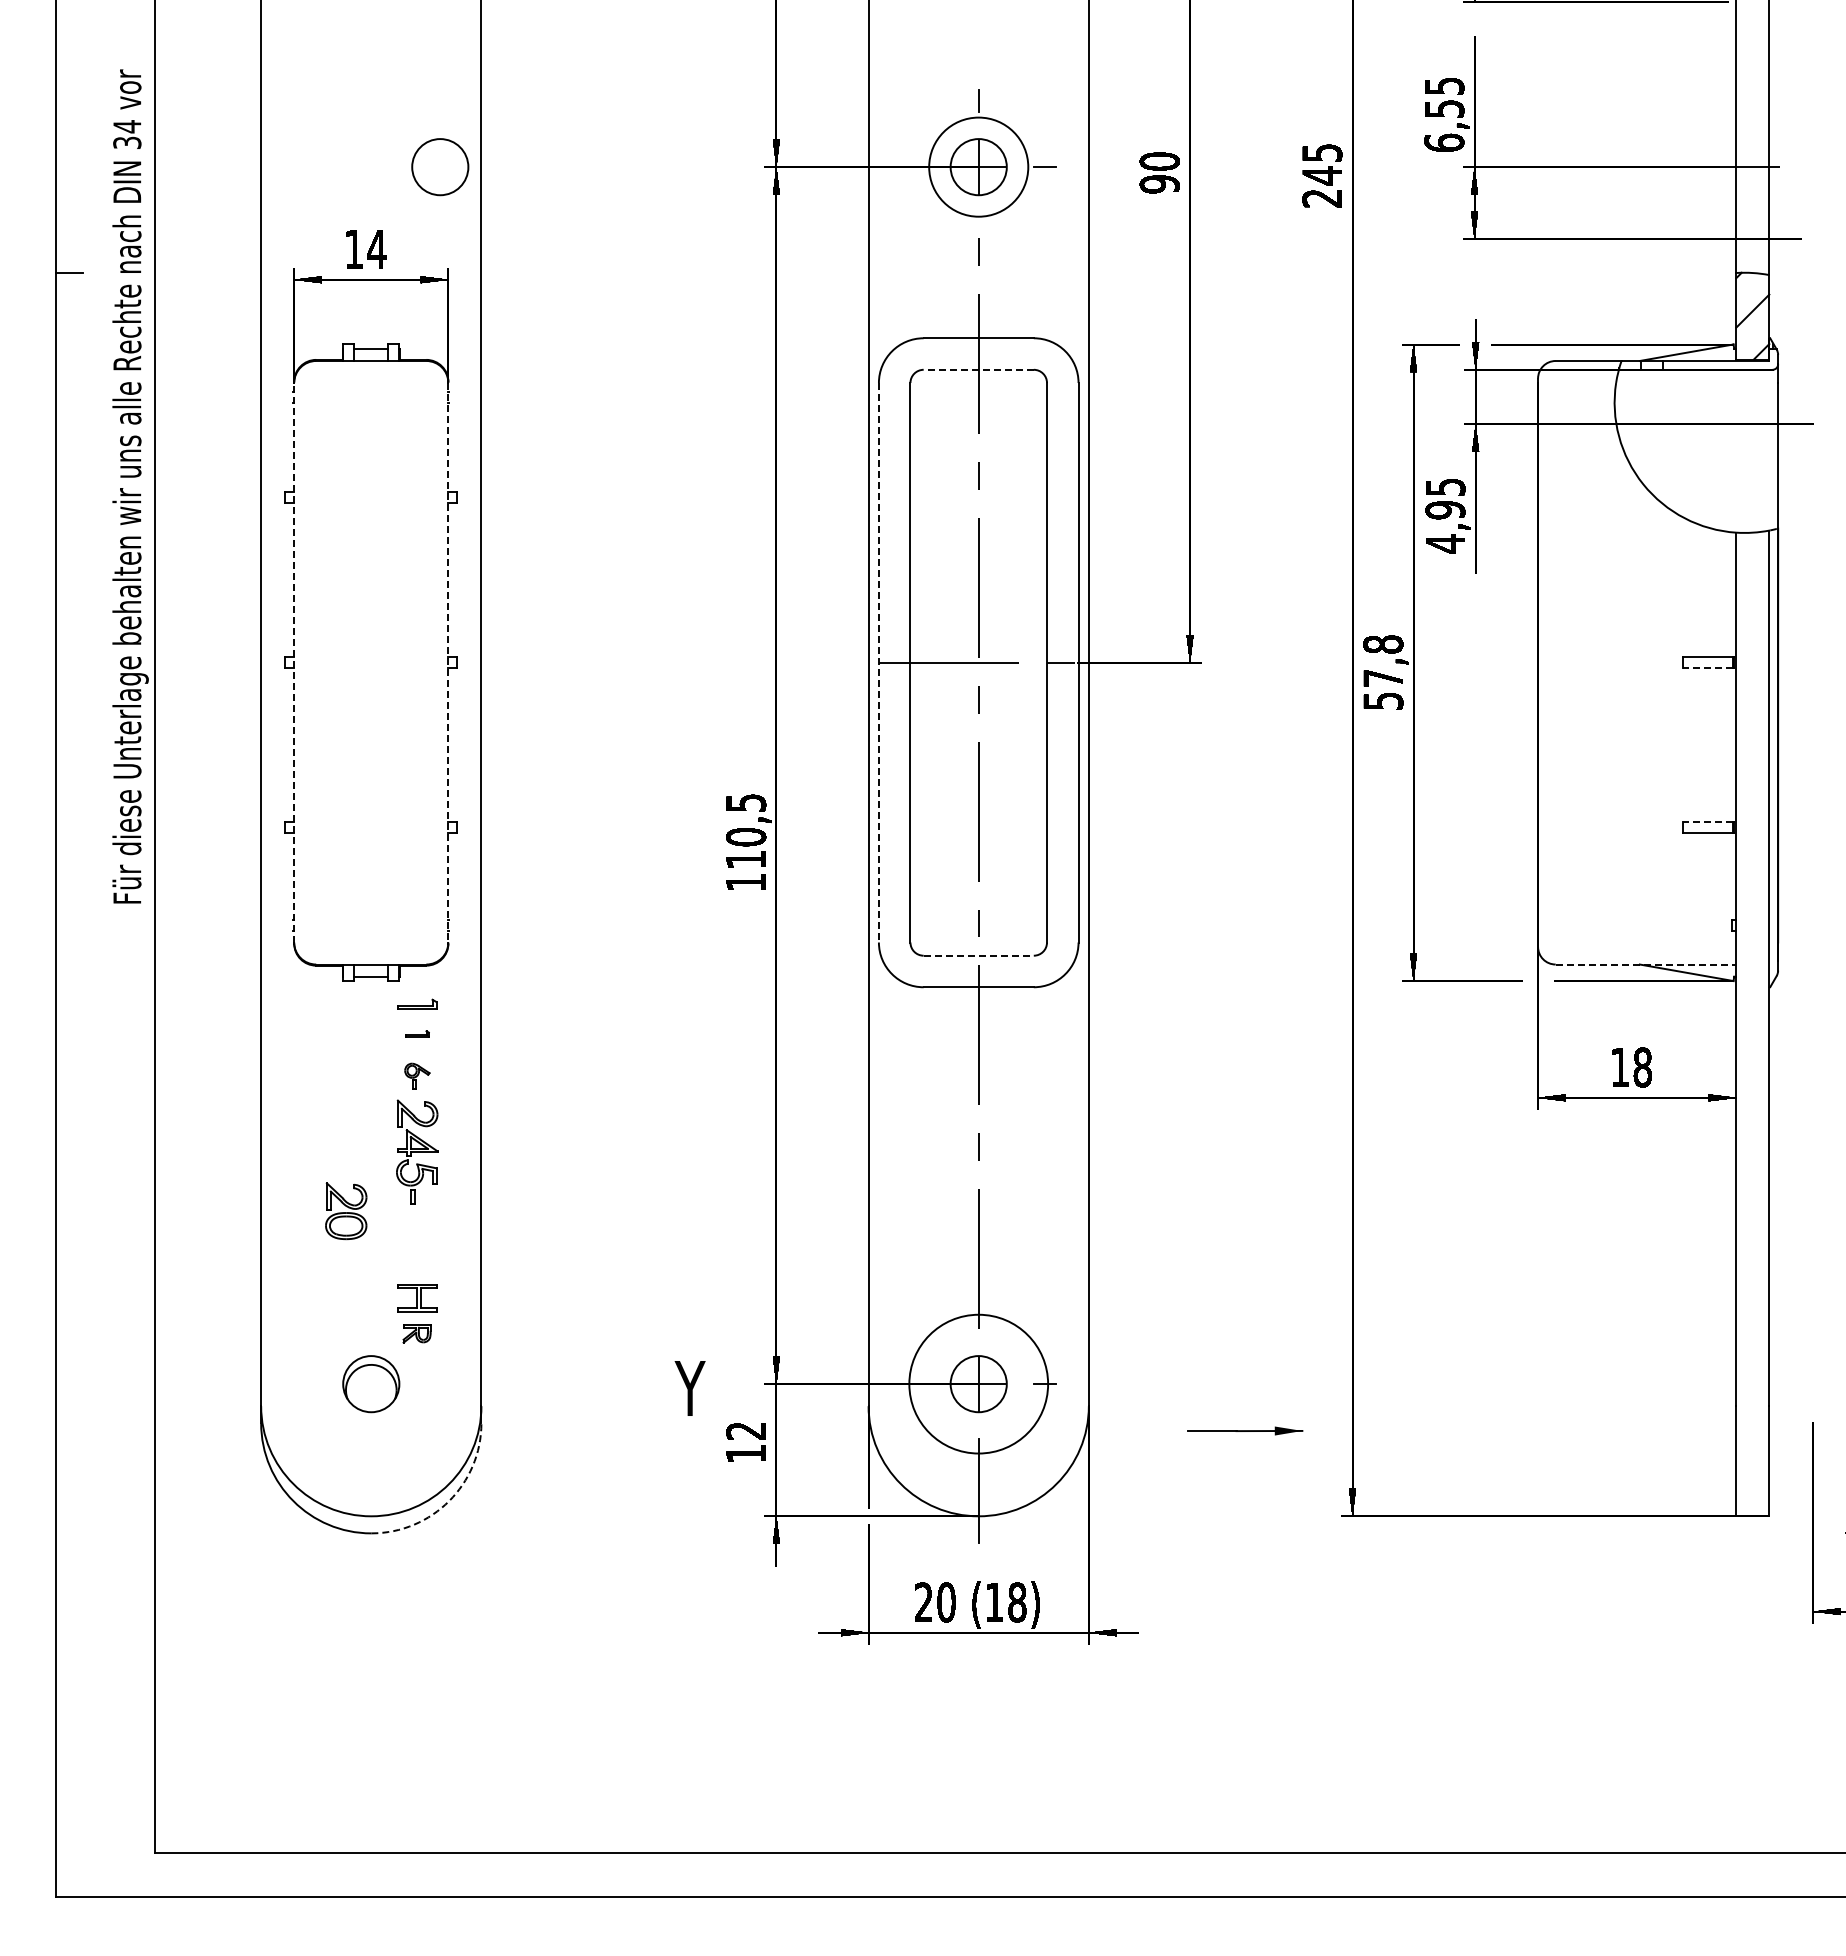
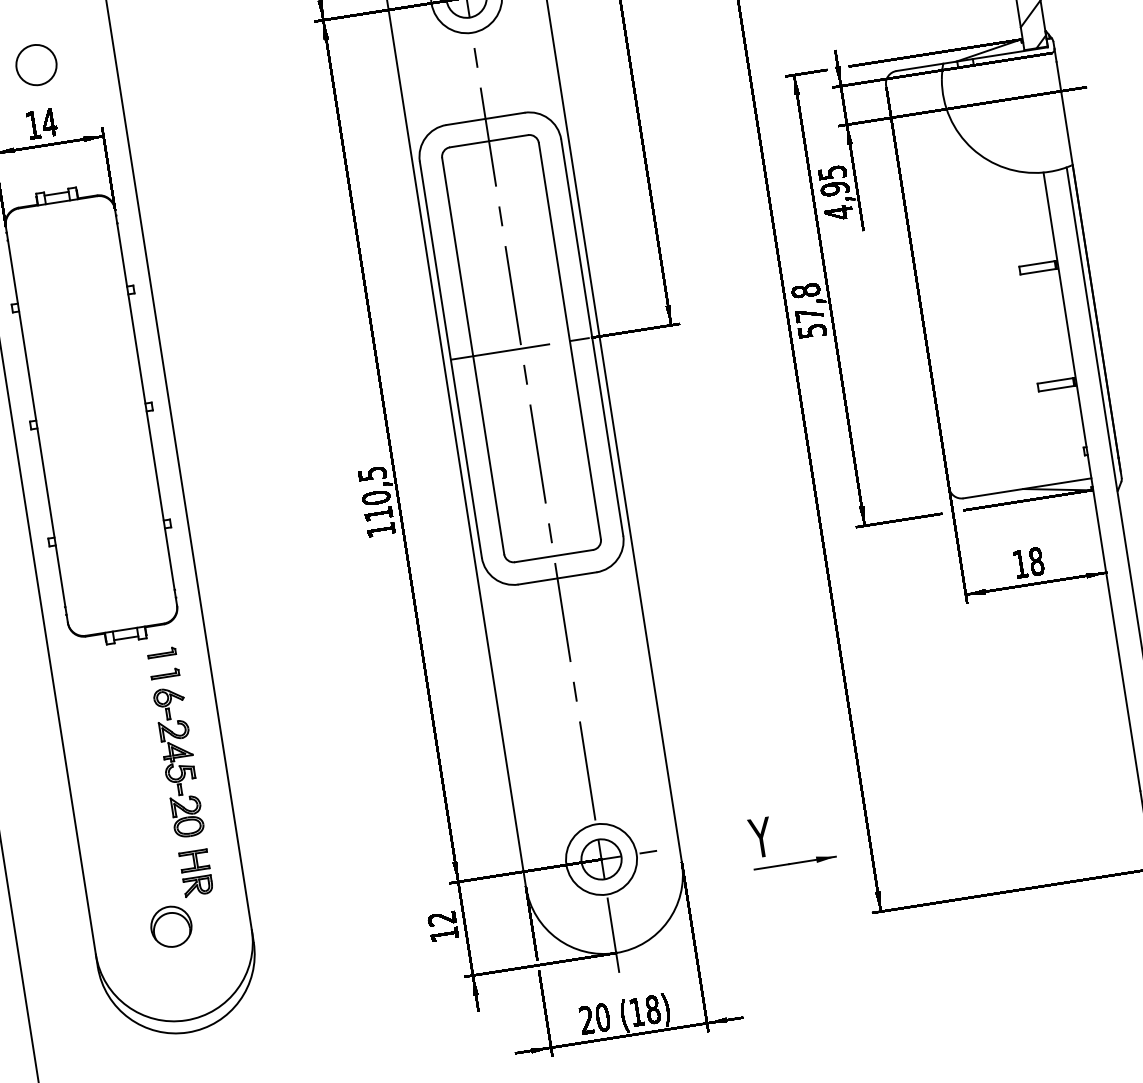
circle: (440, 167) -> (36, 65), moved
line: (978, 369) -> (488, 141), dashed -> solid
line: (294, 662) -> (37, 424), dashed -> solid
line: (448, 662) -> (146, 407), dashed -> solid
line: (878, 662) -> (450, 359), dashed -> solid
line: (1707, 668) -> (1038, 271), dashed -> solid
line: (1707, 822) -> (1055, 380), dashed -> solid
line: (979, 955) -> (554, 555), dashed -> solid
line: (1646, 964) -> (1027, 488), dashed -> solid
part: (417, 1033) -> (165, 673), size x1.67
part: (417, 1076) -> (170, 703), size x1.67
part: (346, 1211) -> (187, 816), moved
part: (416, 1334) -> (197, 886), size x1.43
circle: (978, 1383) -> (601, 859), size x0.71
text: (689, 1388) -> (760, 837), moved
arc: (449, 1501) -> (239, 1001), dashed -> solid

